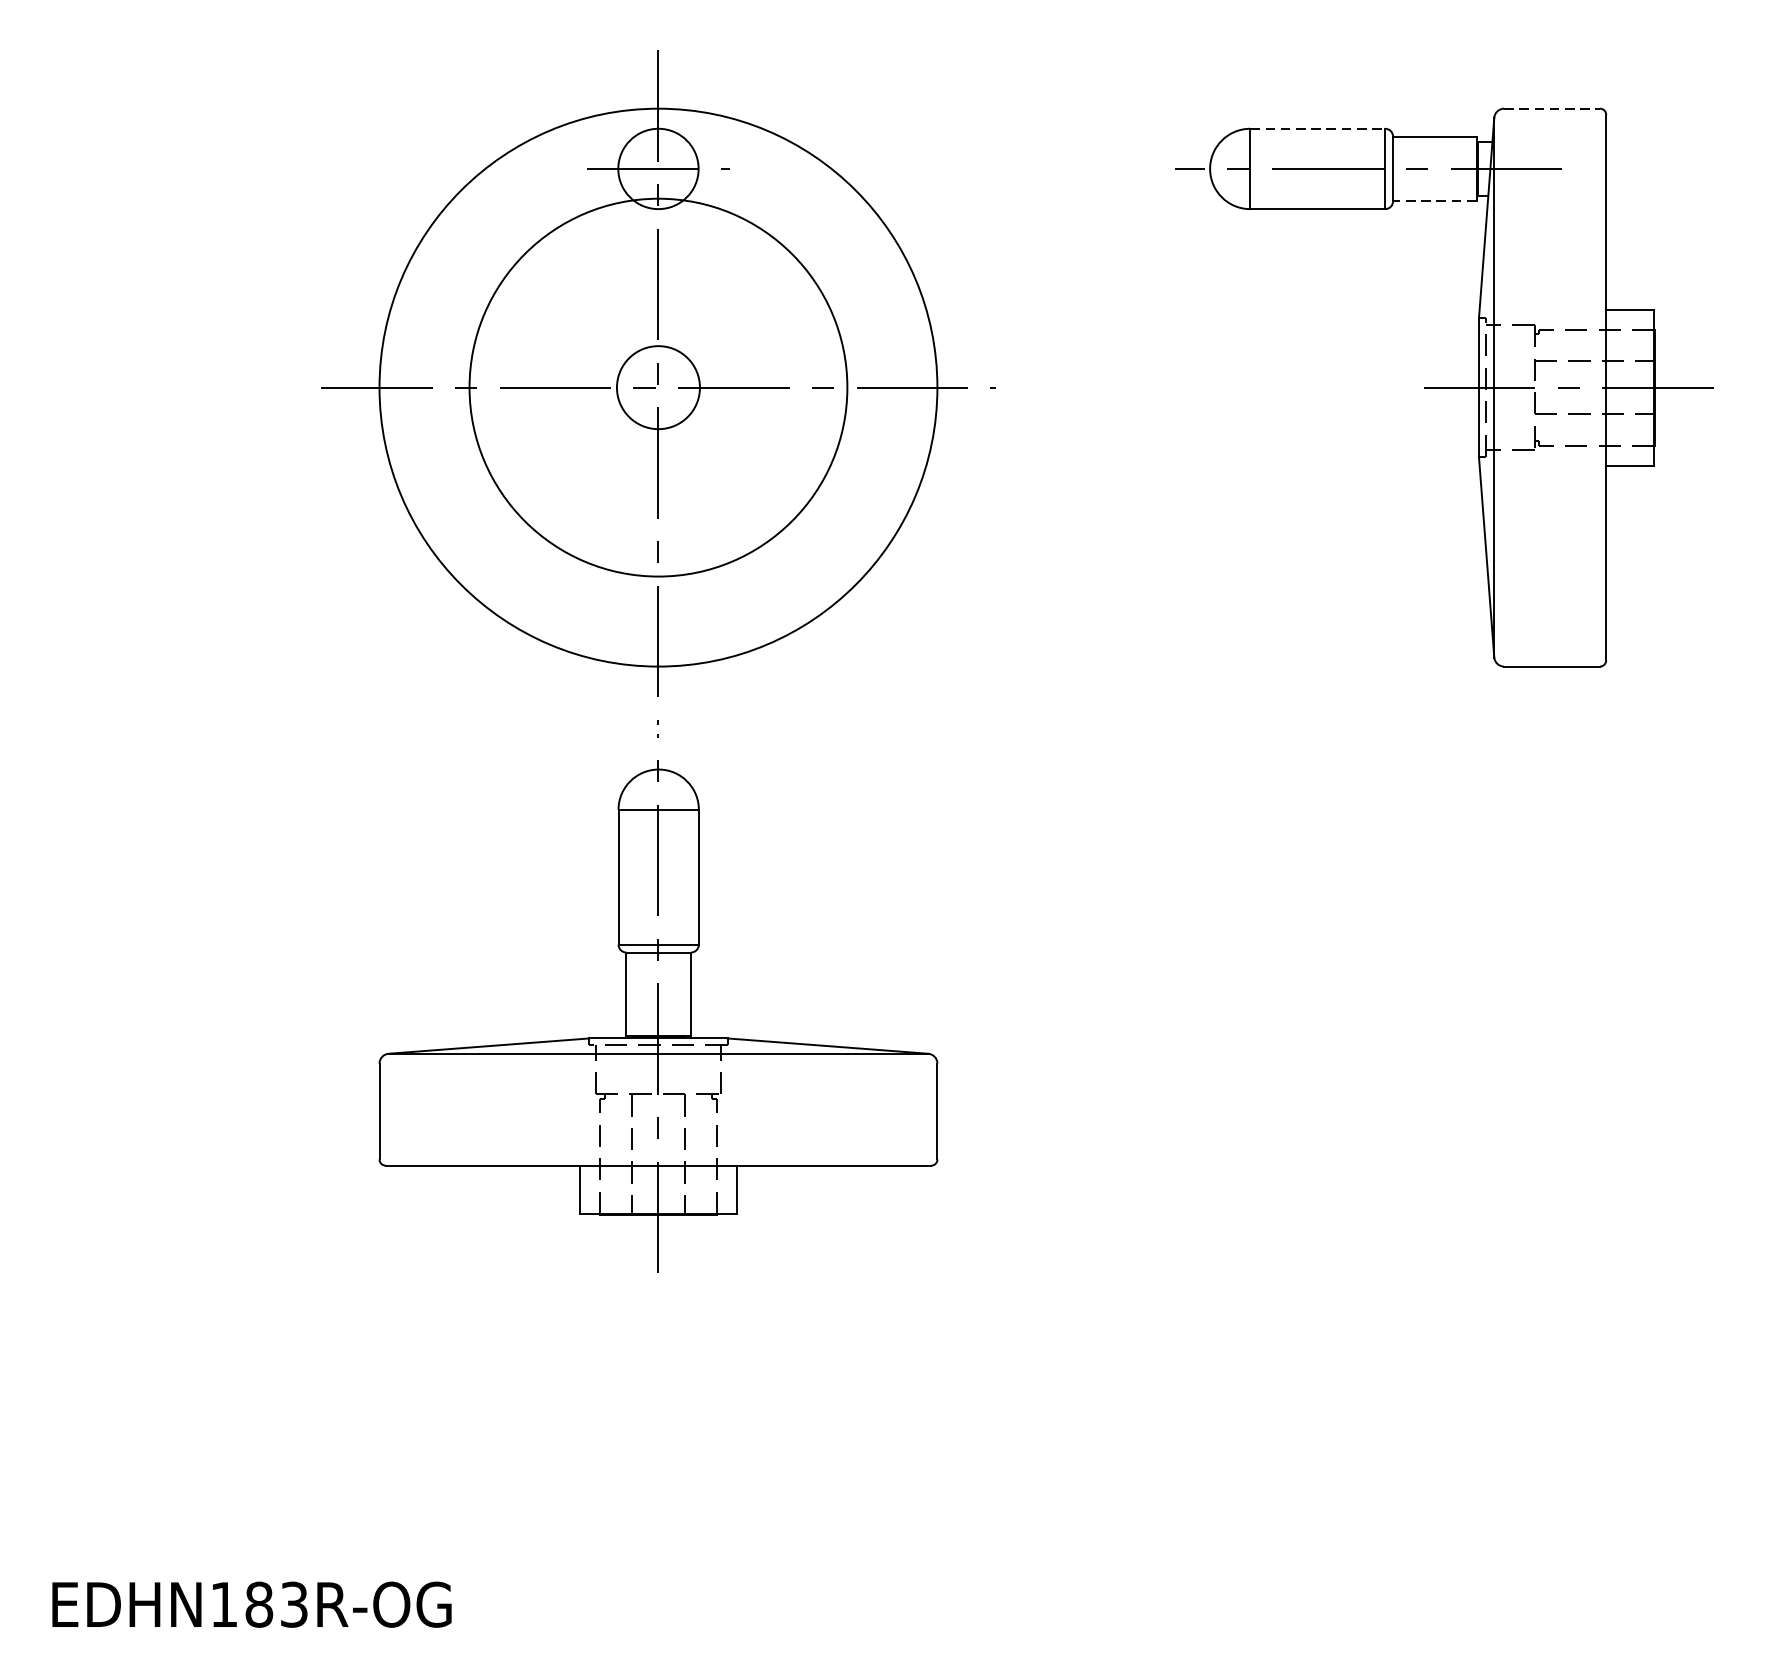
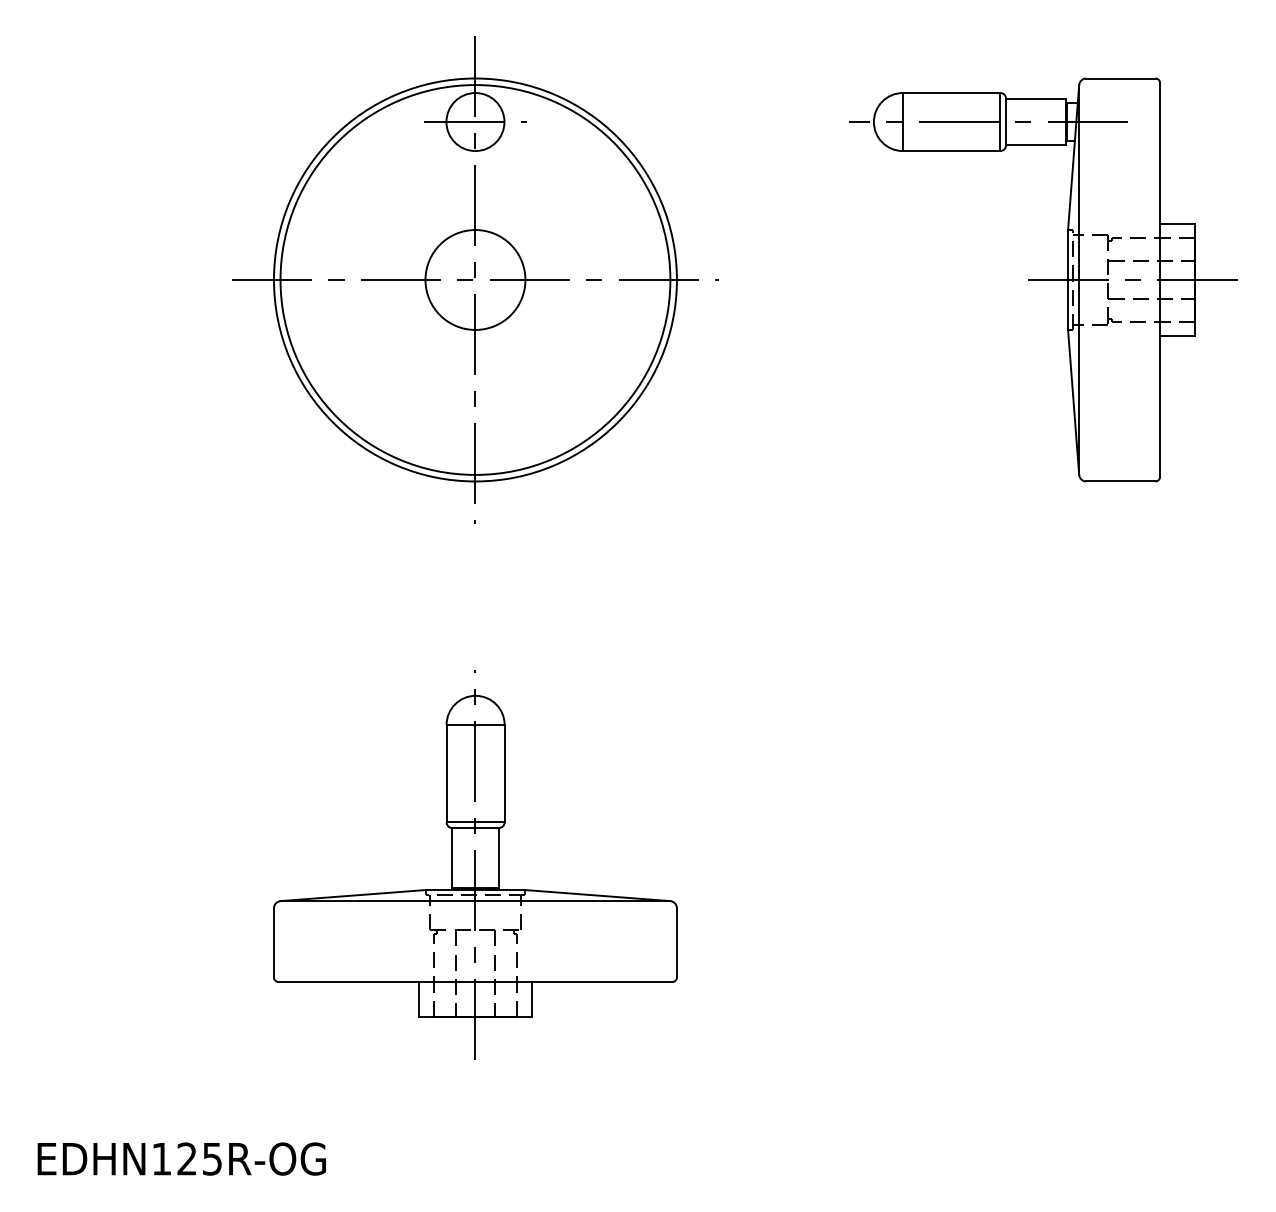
line: (1551, 108) -> (1120, 78), dashed -> solid
line: (1317, 129) -> (951, 93), dashed -> solid
line: (1433, 201) -> (1035, 145), dashed -> solid
circle: (658, 386) -> (475, 279), size x1.43
circle: (658, 386) -> (475, 279), size x1.67
part: (658, 1003) -> (475, 864), moved
text: (276, 1603) -> (199, 1158), EDHN183R-OG -> EDHN125R-OG

